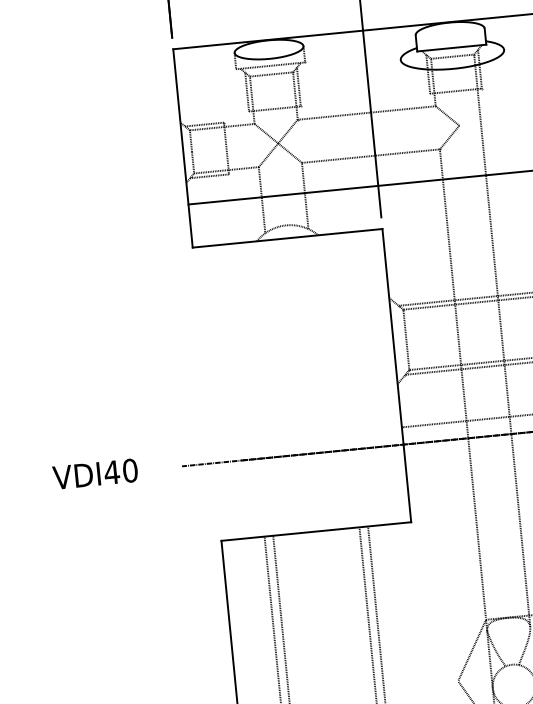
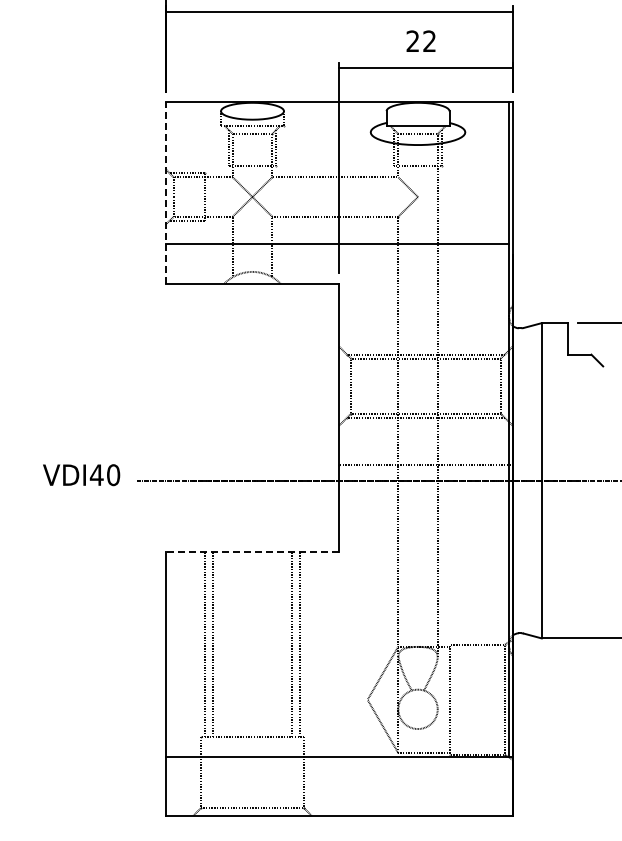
line: (182, 148) -> (165, 193), solid -> dashed
text: (95, 474) -> (81, 475), moved
line: (316, 531) -> (252, 551), solid -> dashed

